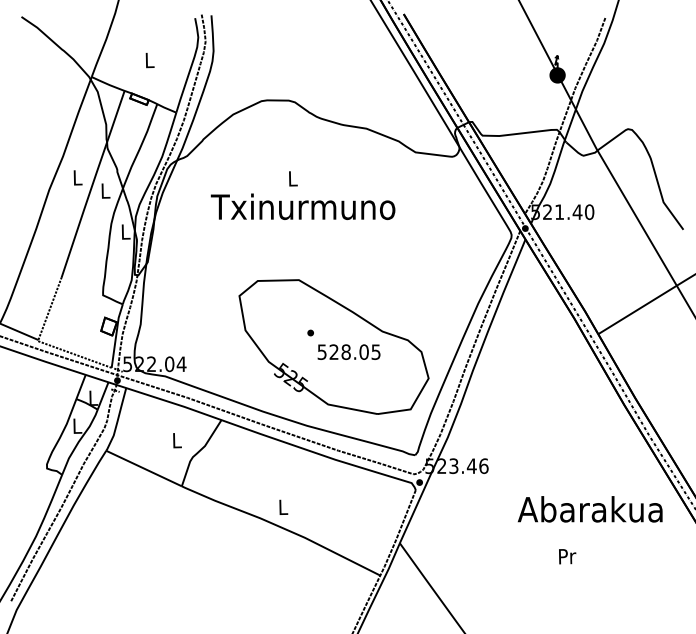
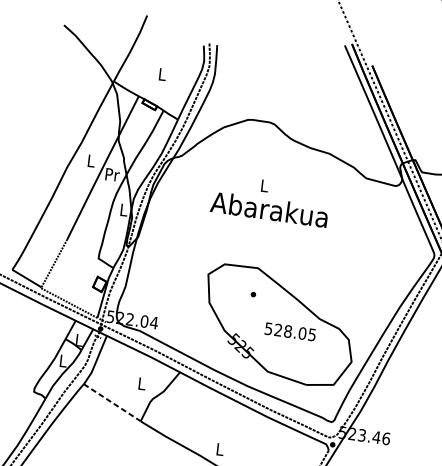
text: (105, 190) -> (112, 174), L -> Pr
text: (302, 206) -> (269, 209), Txinurmuno -> Abarakua
part: (310, 332) -> (253, 294), moved
line: (144, 468) -> (112, 402), solid -> dashed

